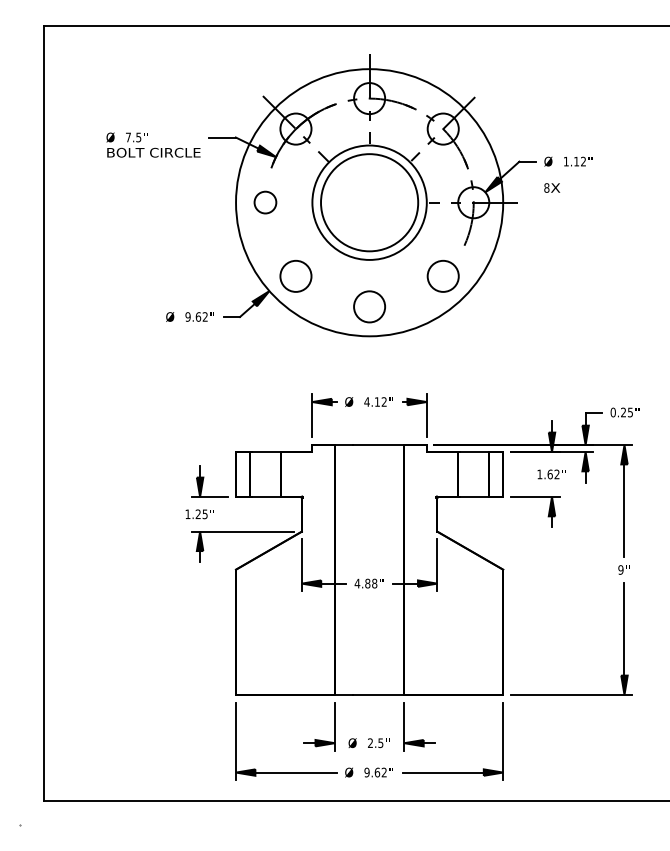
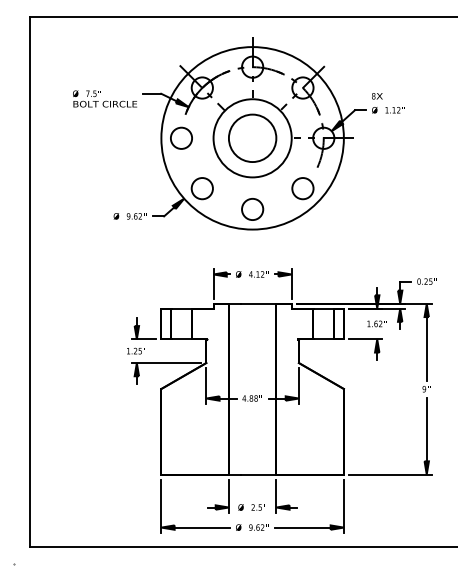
text: (552, 188) -> (377, 96), moved
circle: (265, 201) -> (181, 137), size x1.43
circle: (369, 202) -> (252, 138), size x0.71

